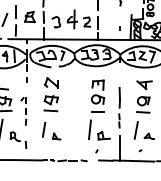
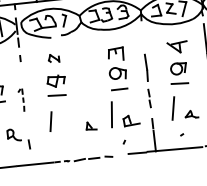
part: (51, 82) -> (53, 57), size x0.6
part: (23, 111) -> (20, 100), size x0.6
part: (56, 136) -> (91, 126), moved

